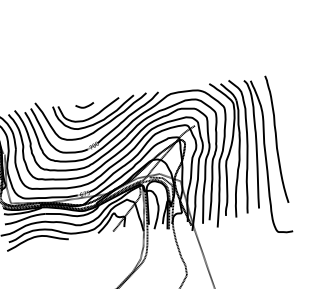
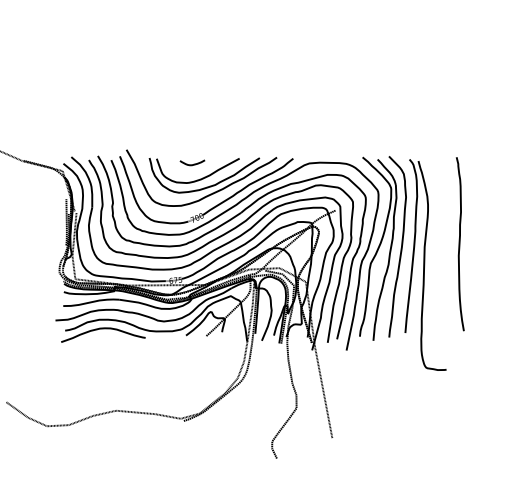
curve: (277, 139) -> (460, 244), moved

